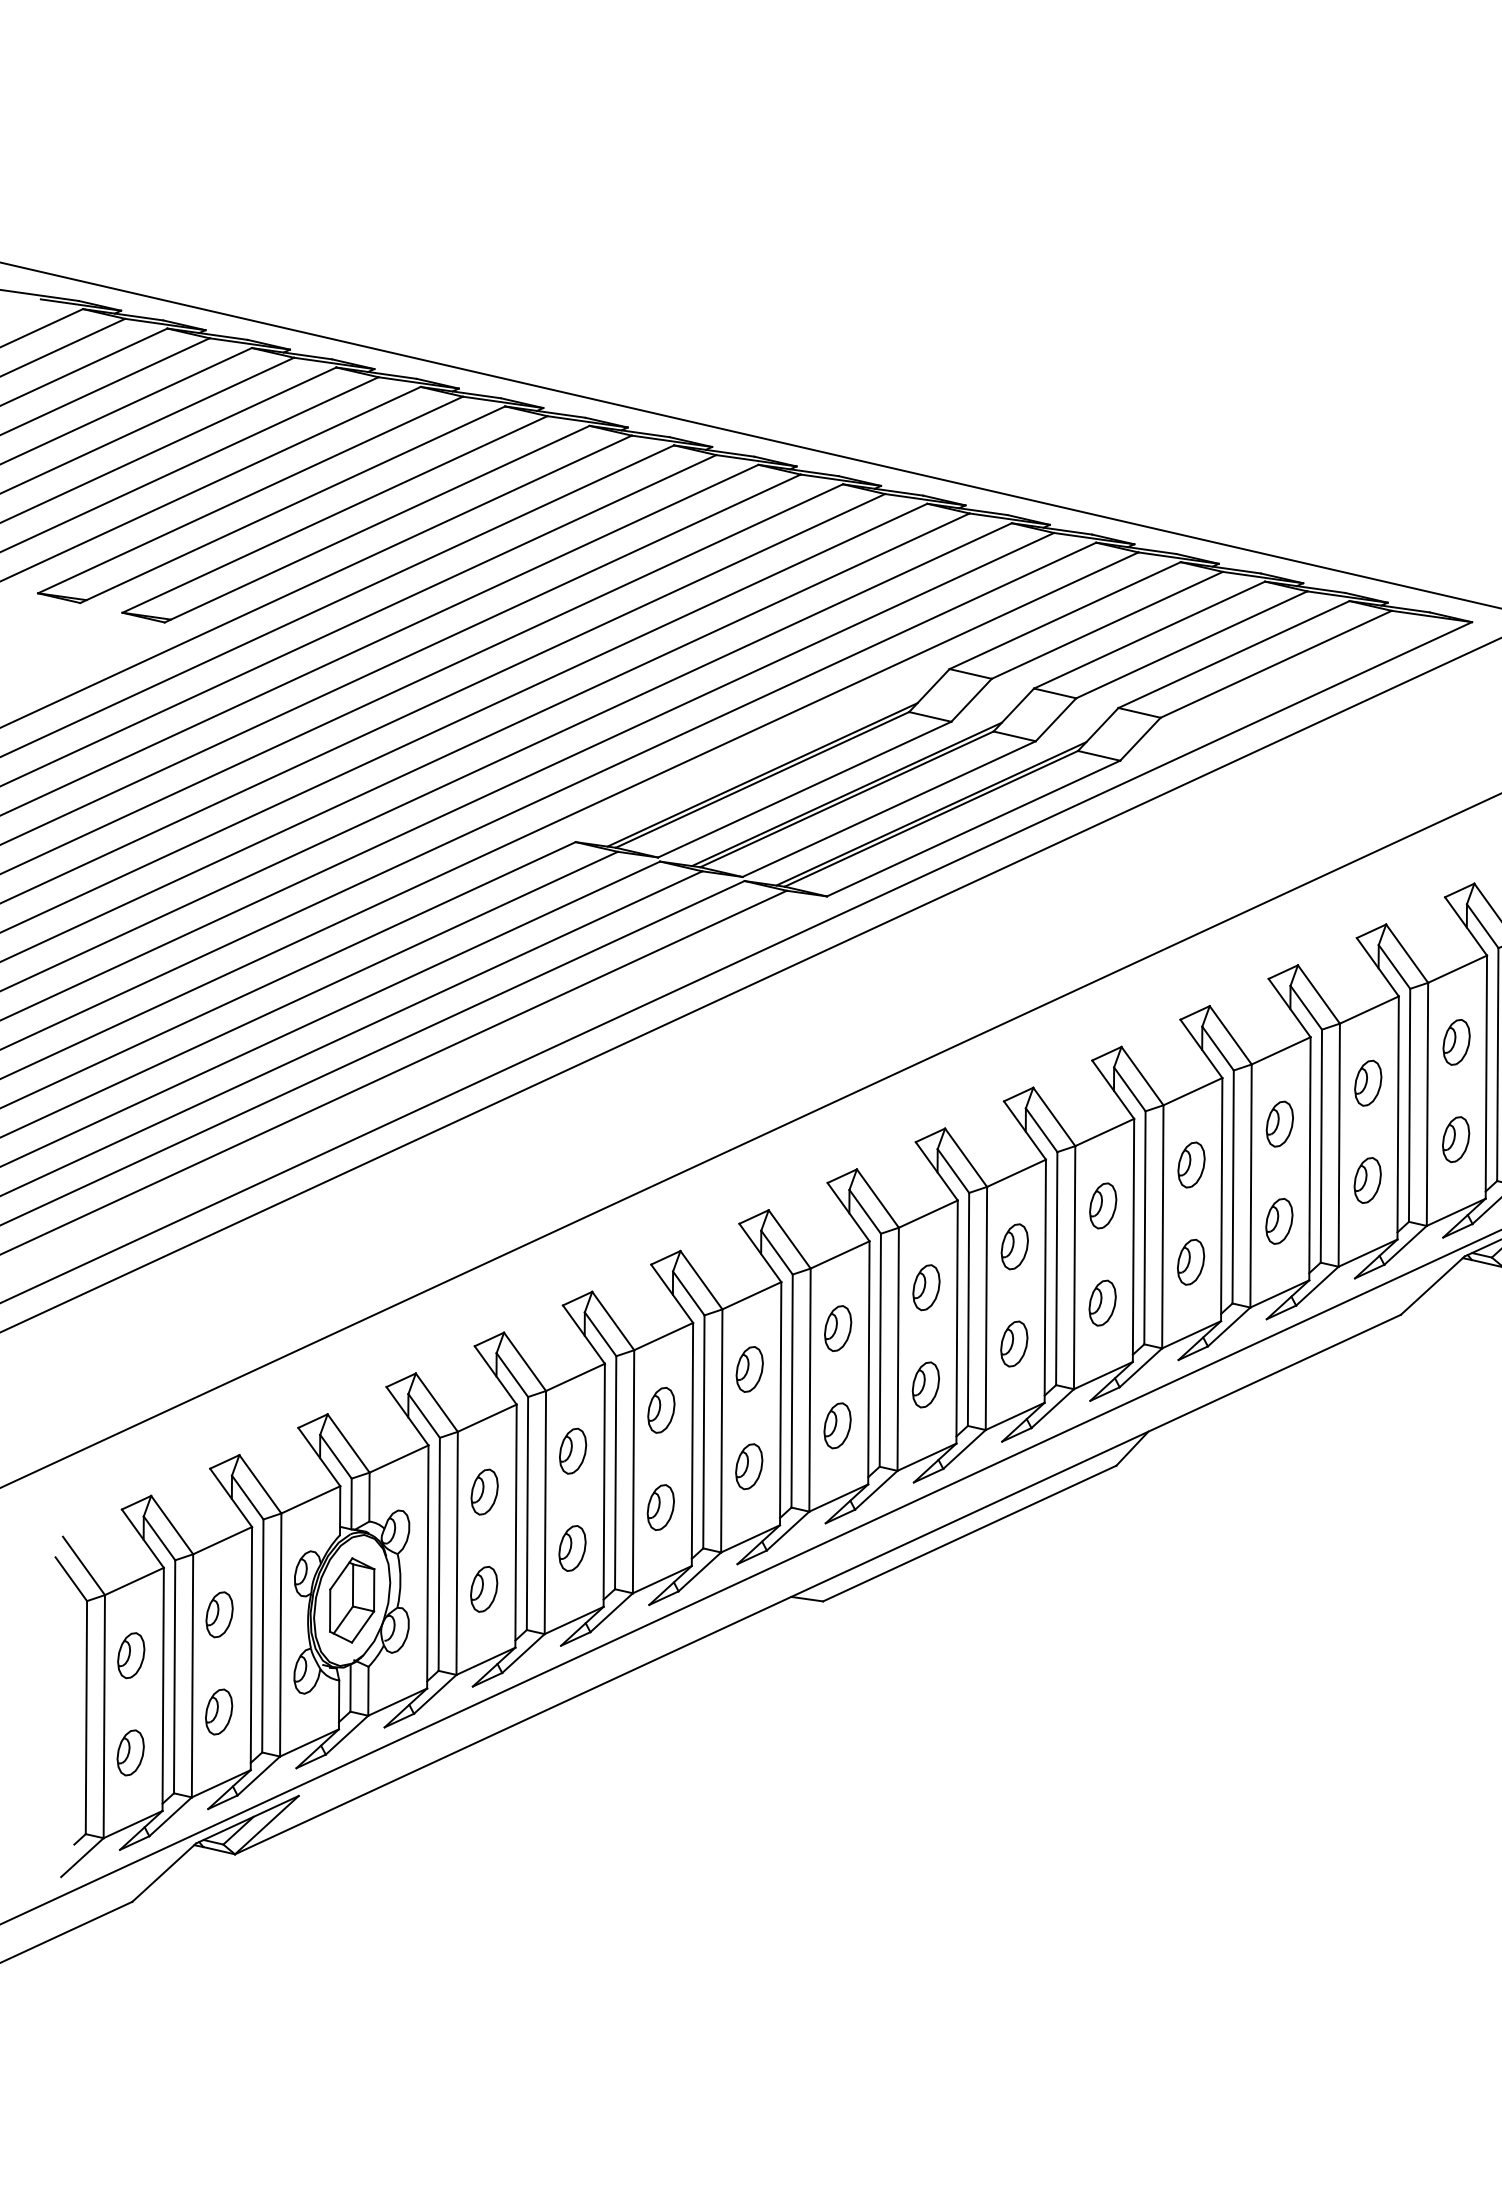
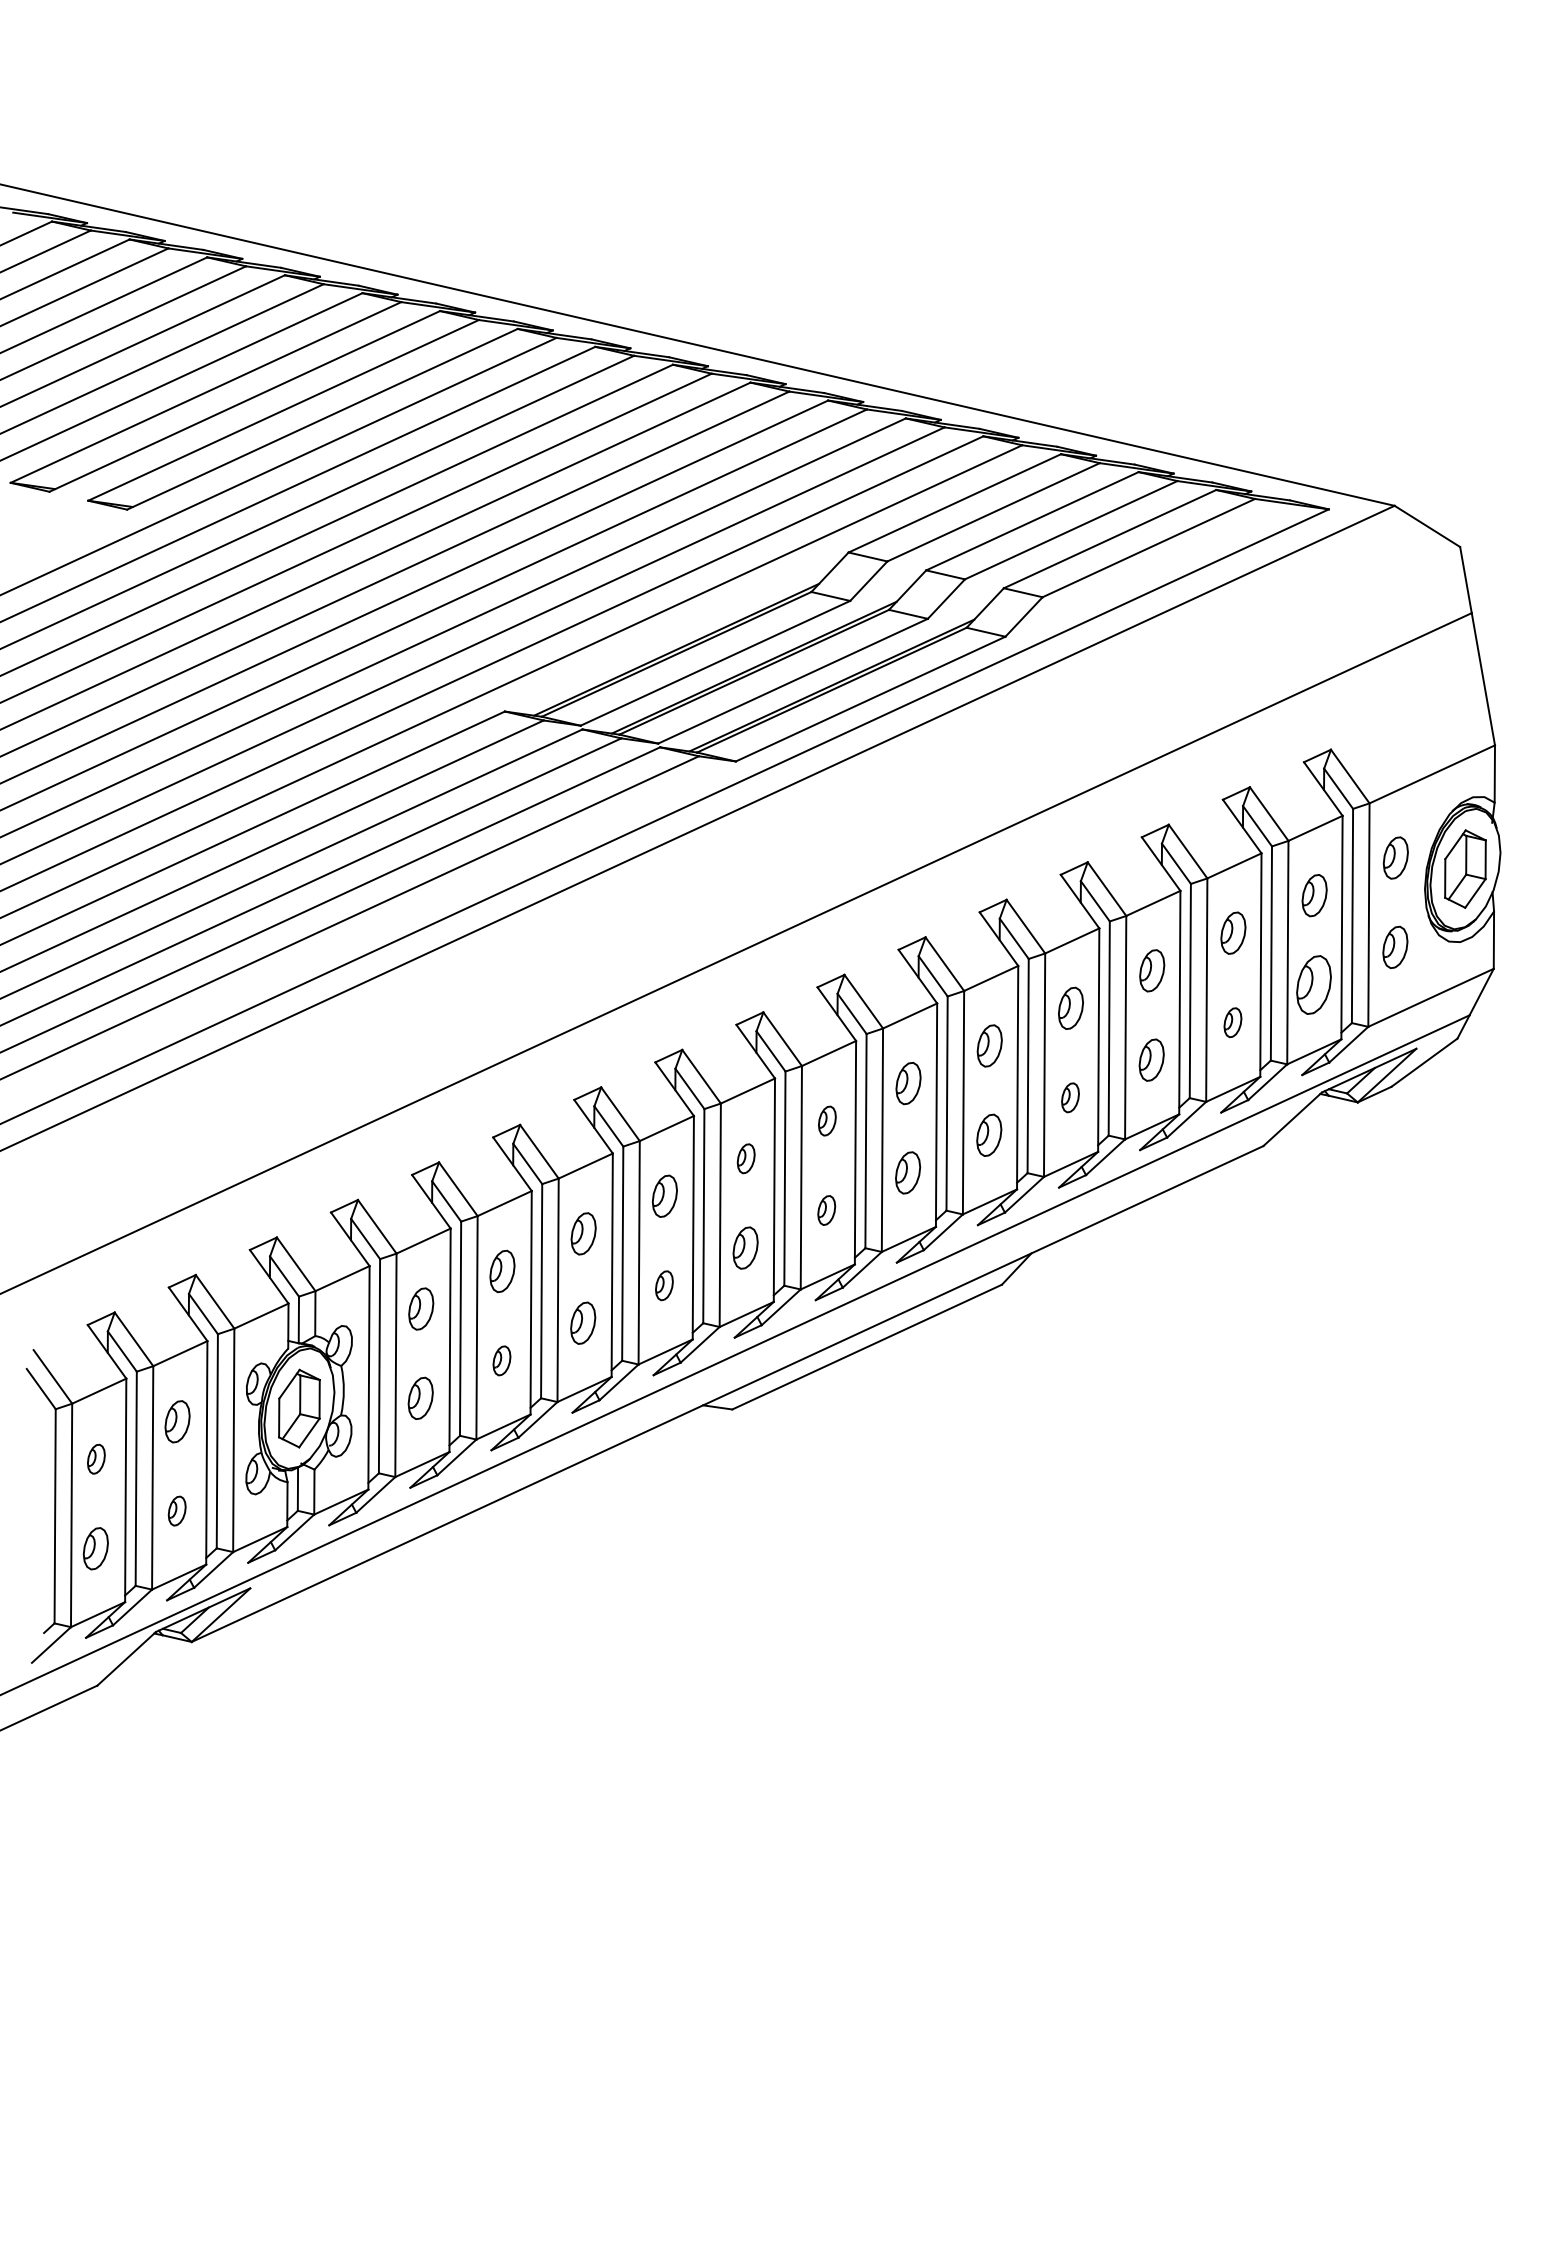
part: (1456, 1139) -> (1314, 984), size x1.4
part: (1367, 1180) -> (1232, 1022), size x0.7
part: (1191, 1261) -> (1070, 1097), size x0.7
part: (926, 1287) -> (827, 1120), size x0.7
part: (838, 1328) -> (746, 1158), size x0.7
part: (925, 1384) -> (826, 1210), size x0.7
part: (749, 1466) -> (664, 1285), size x0.7
part: (571, 1548) -> (501, 1360), size x0.7
part: (131, 1654) -> (96, 1458), size x0.7
part: (219, 1711) -> (177, 1510), size x0.7

